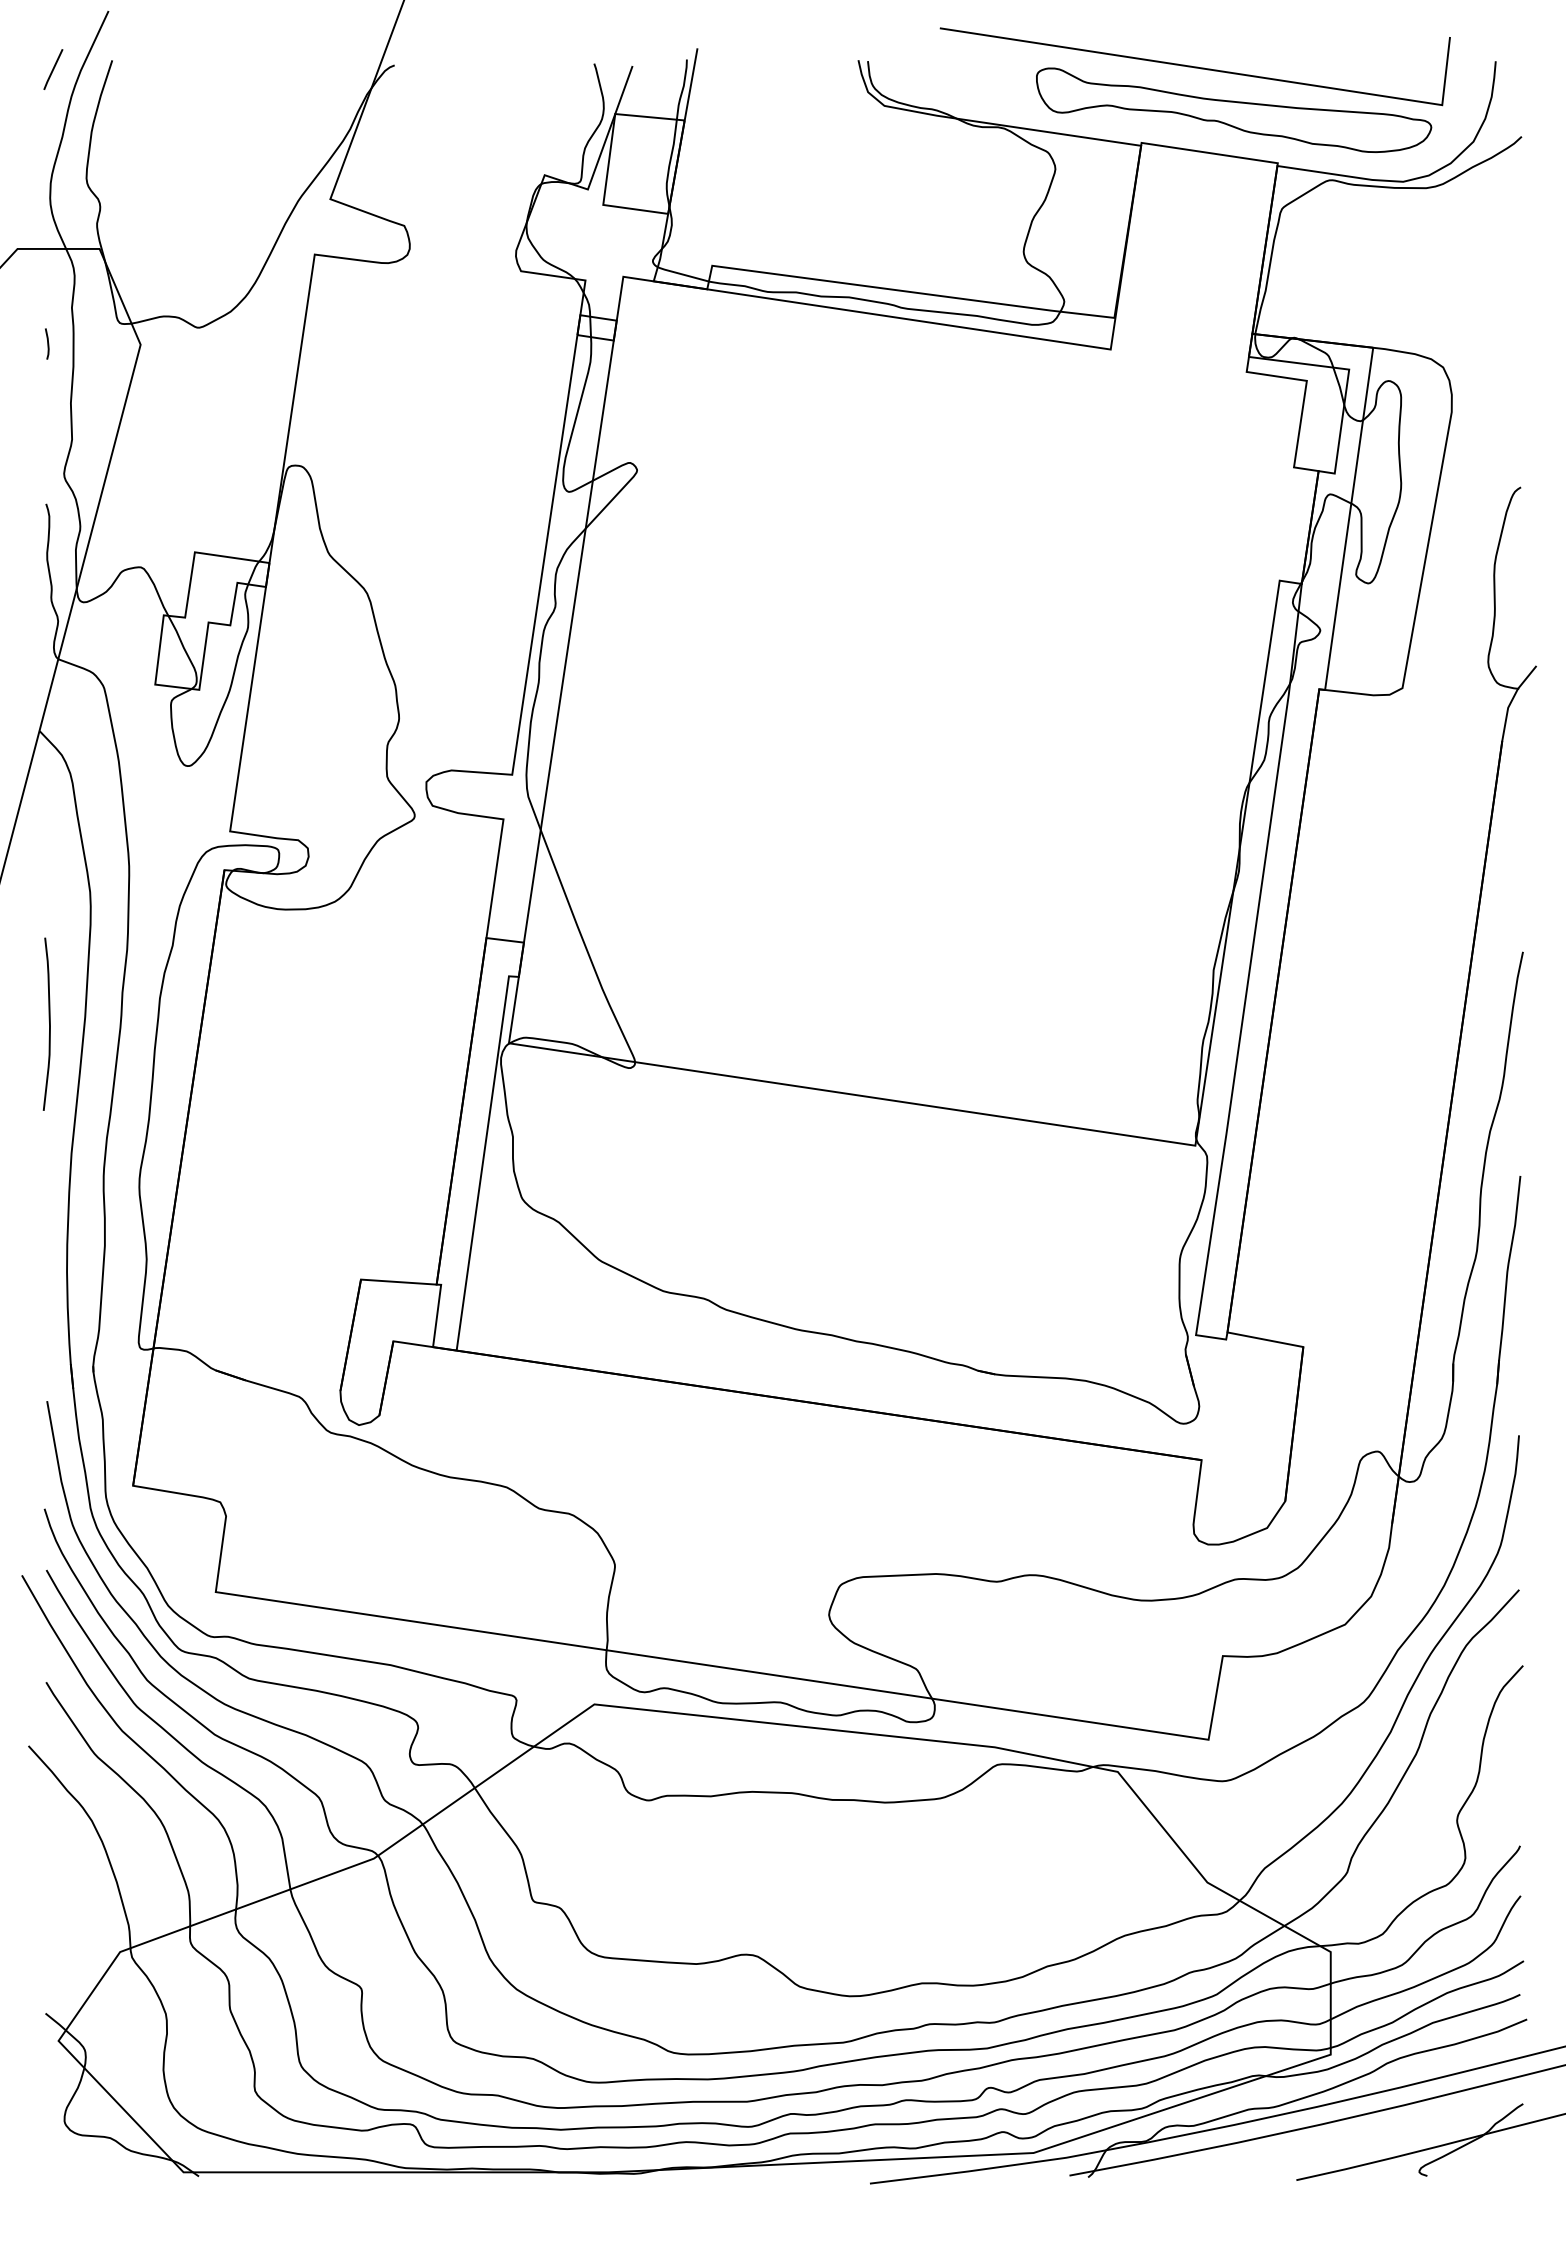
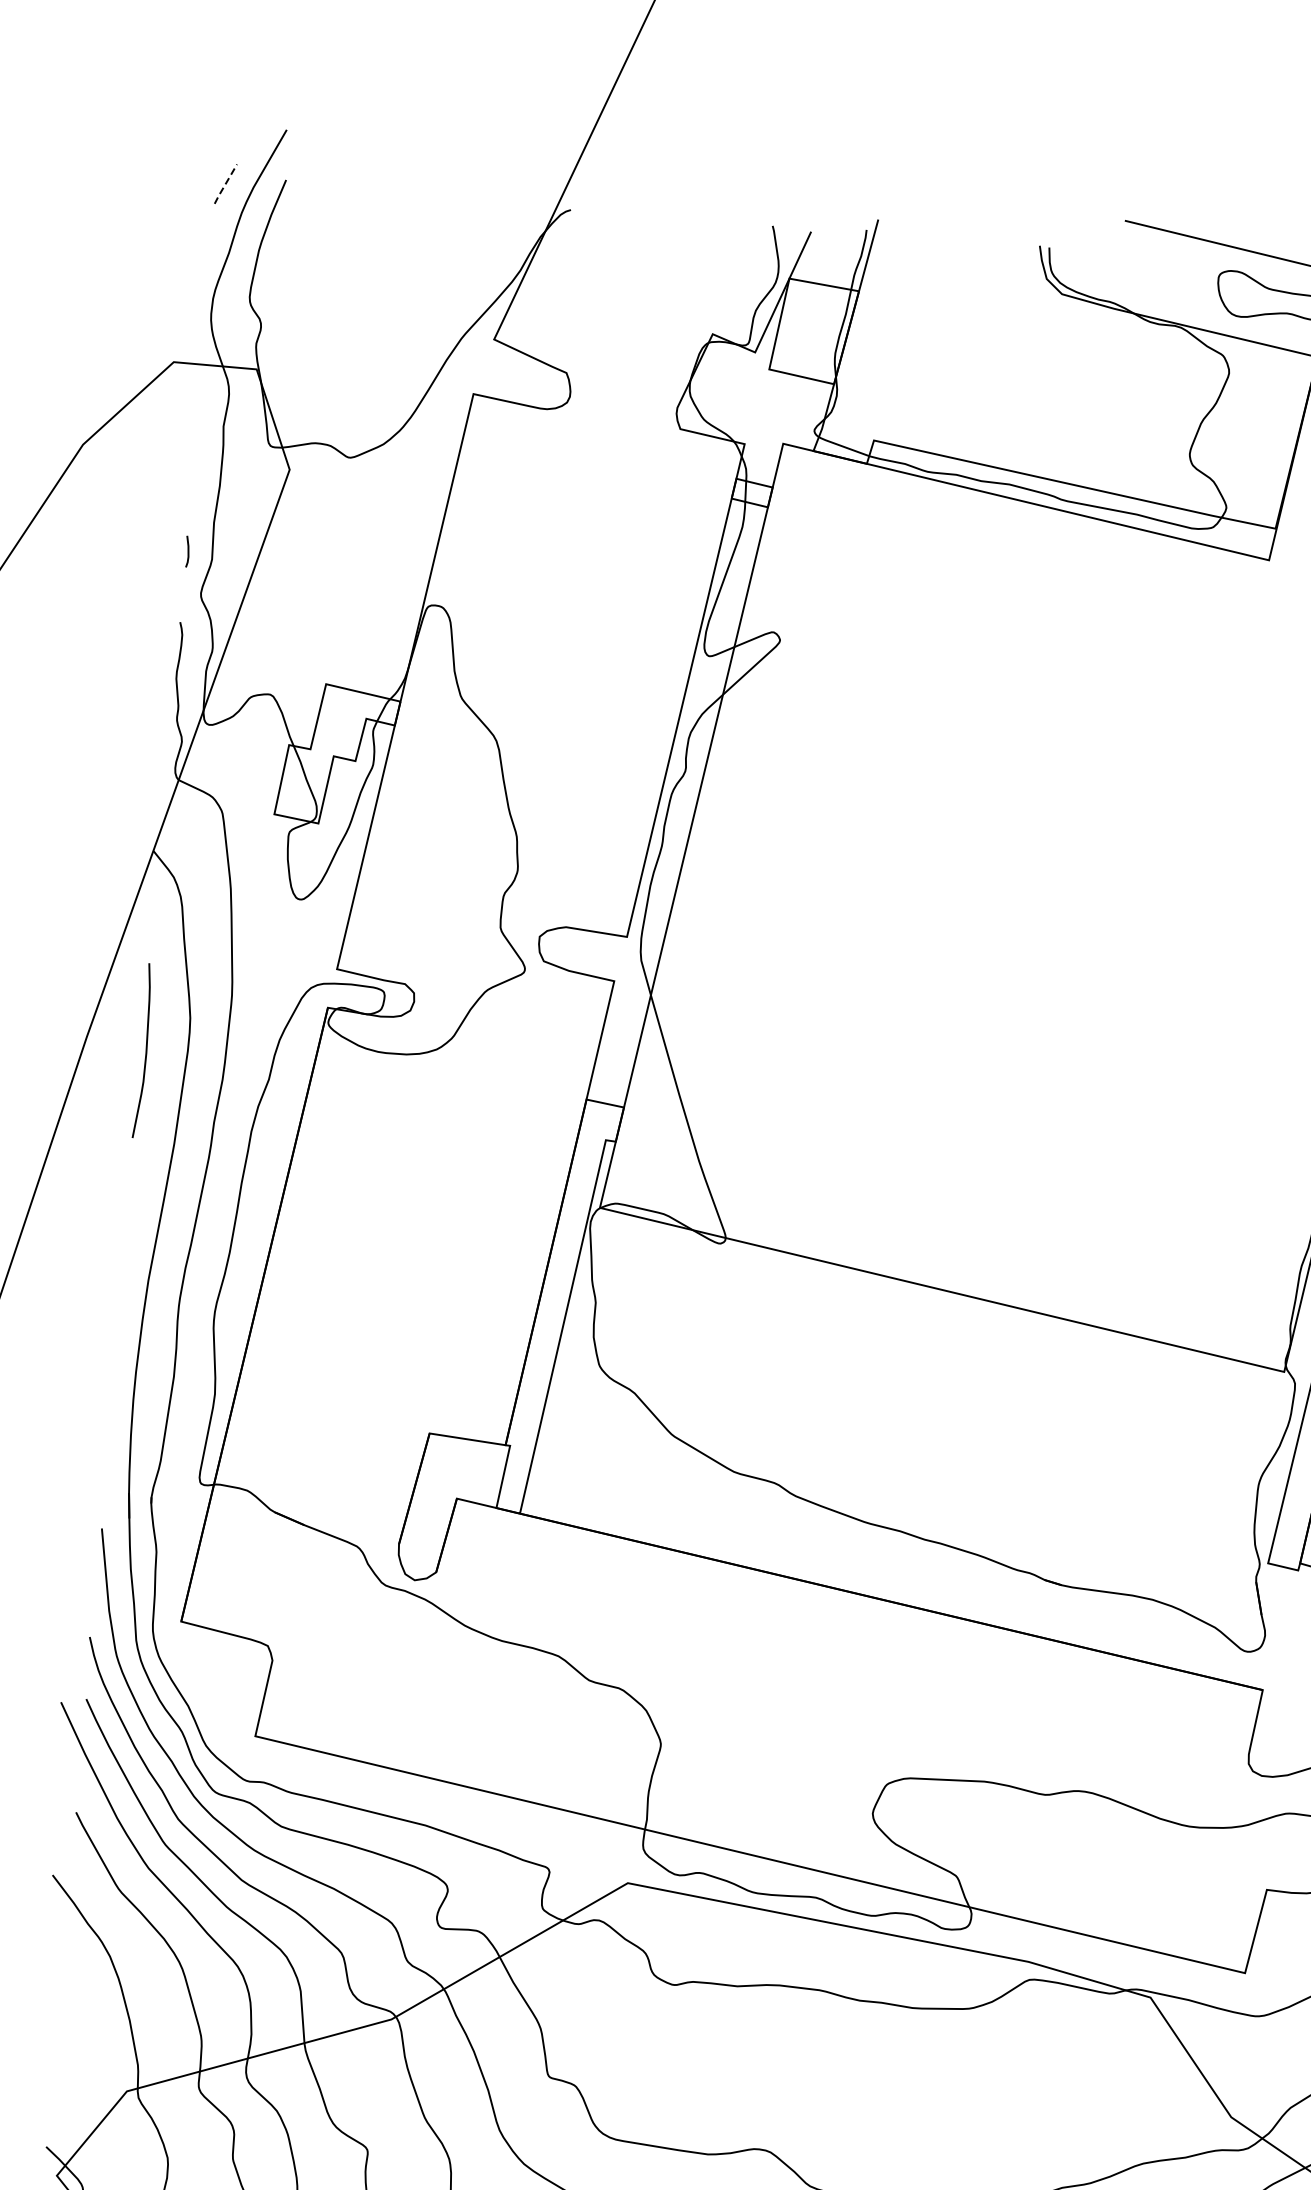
line: (53, 69) -> (225, 184), solid -> dashed
line: (47, 343) -> (187, 551), moved
curve: (49, 1023) -> (146, 1050), moved

